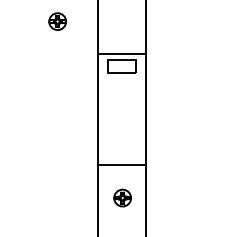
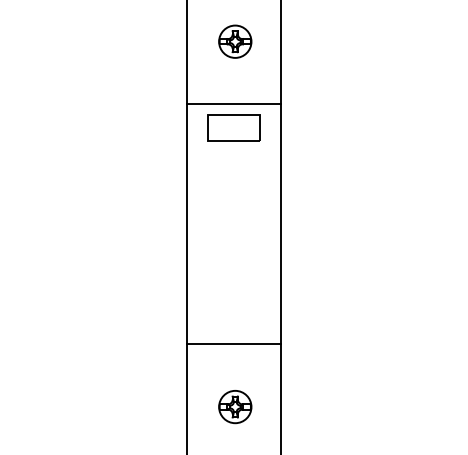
part: (57, 21) -> (234, 41), moved
line: (121, 165) -> (233, 344), moved
part: (122, 197) -> (234, 405), moved

